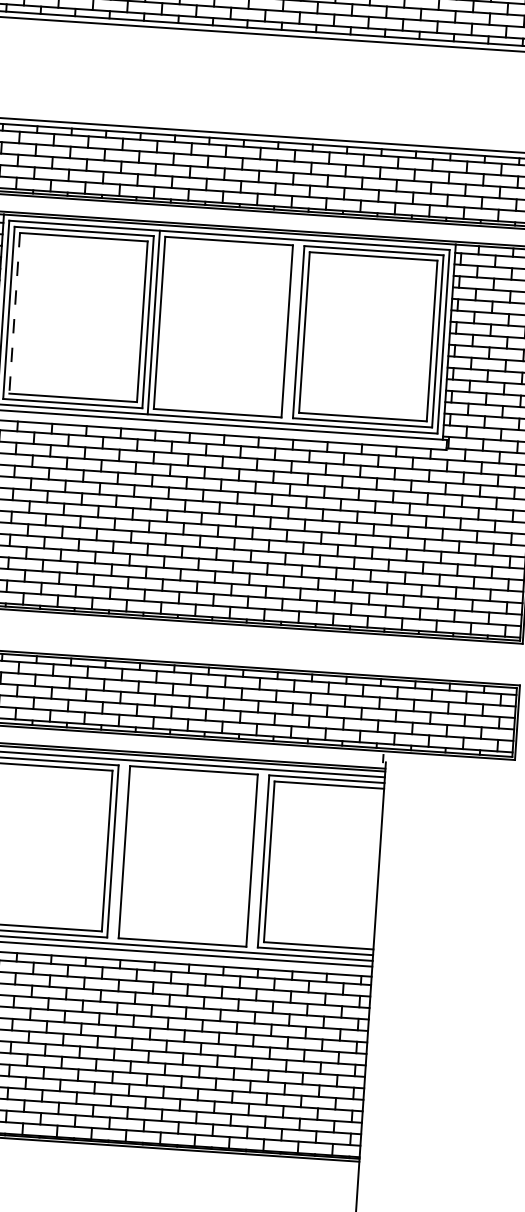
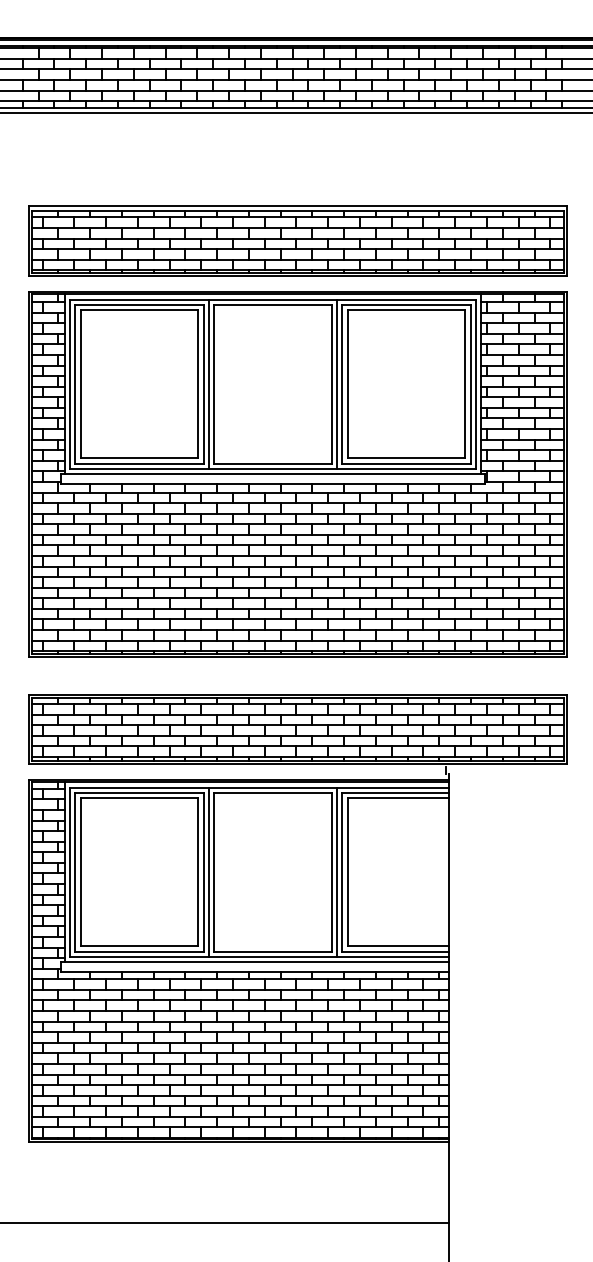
line: (14, 313) -> (80, 384), dashed -> solid
line: (293, 330) -> (337, 383), added
line: (118, 850) -> (208, 871), added
line: (258, 860) -> (337, 871), added

